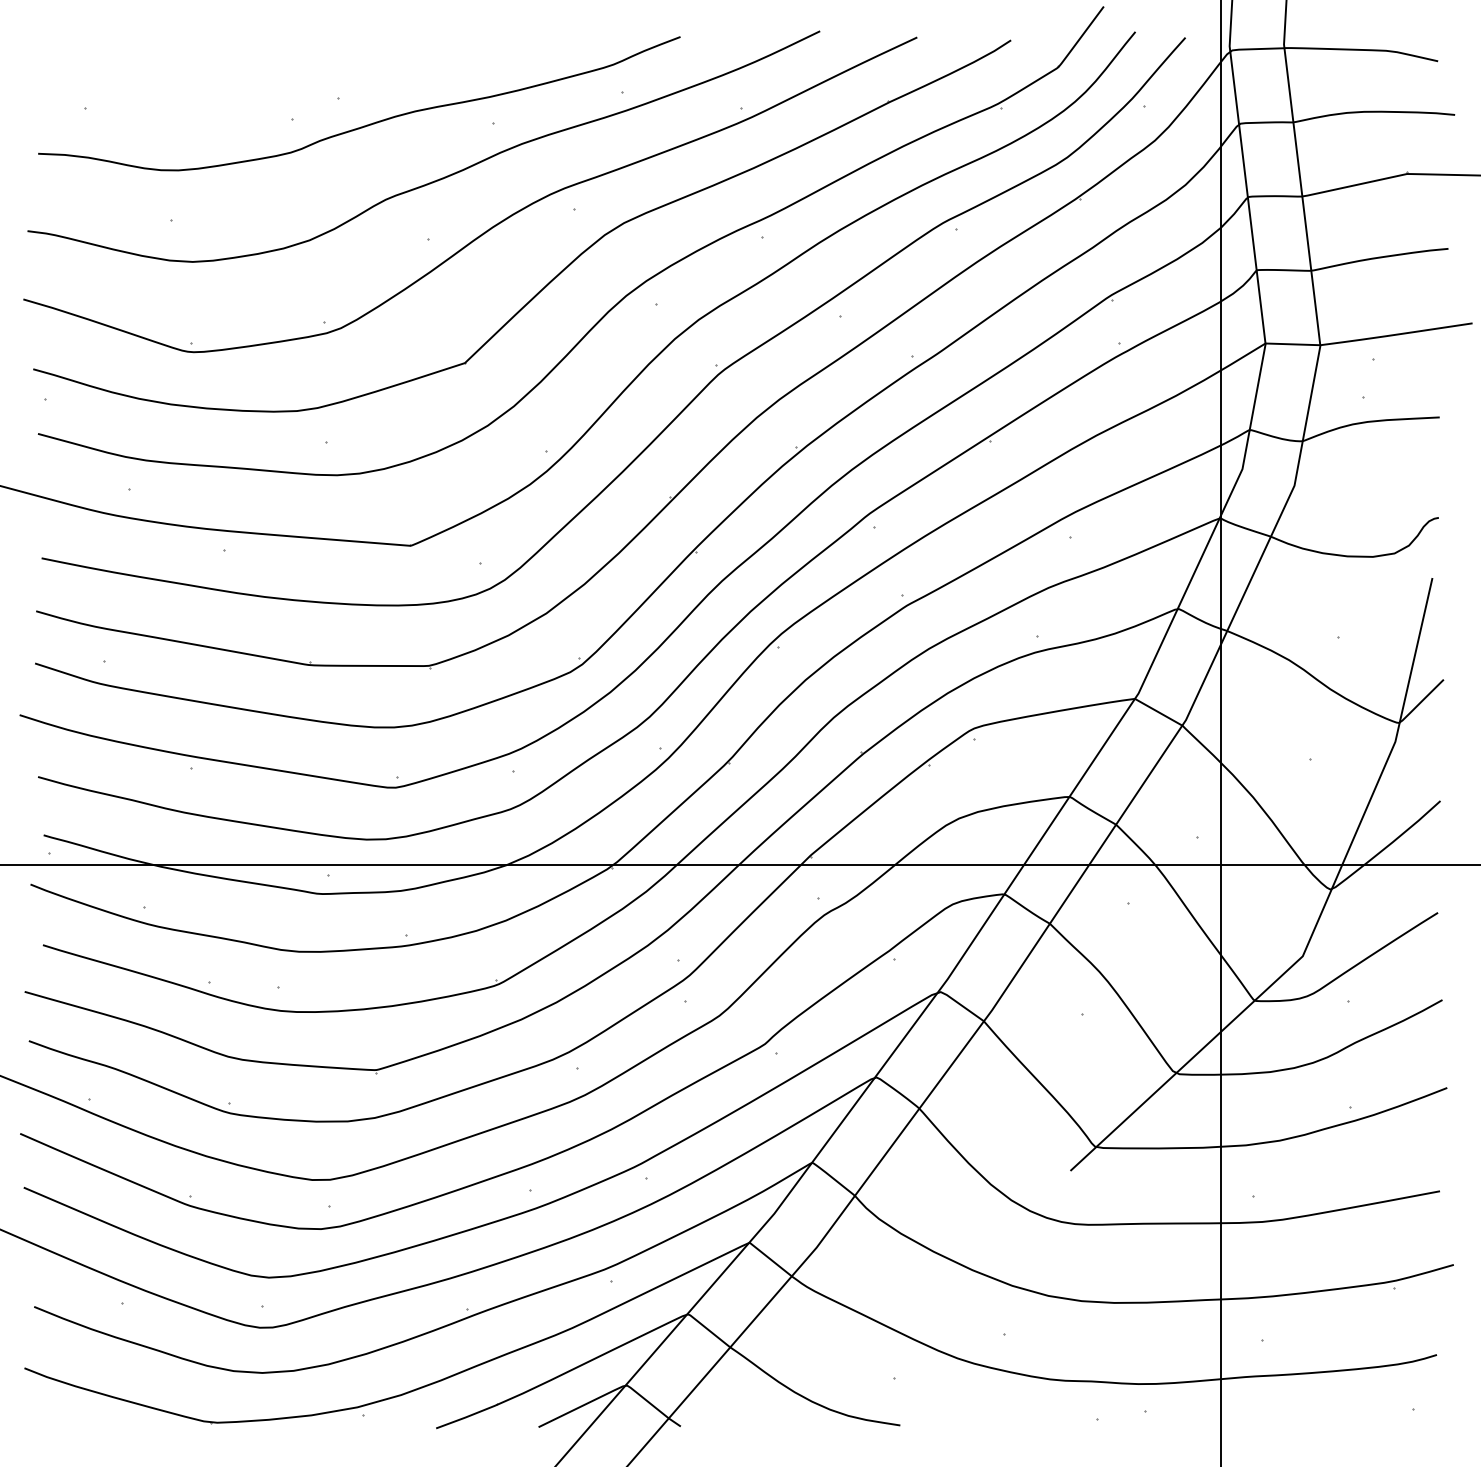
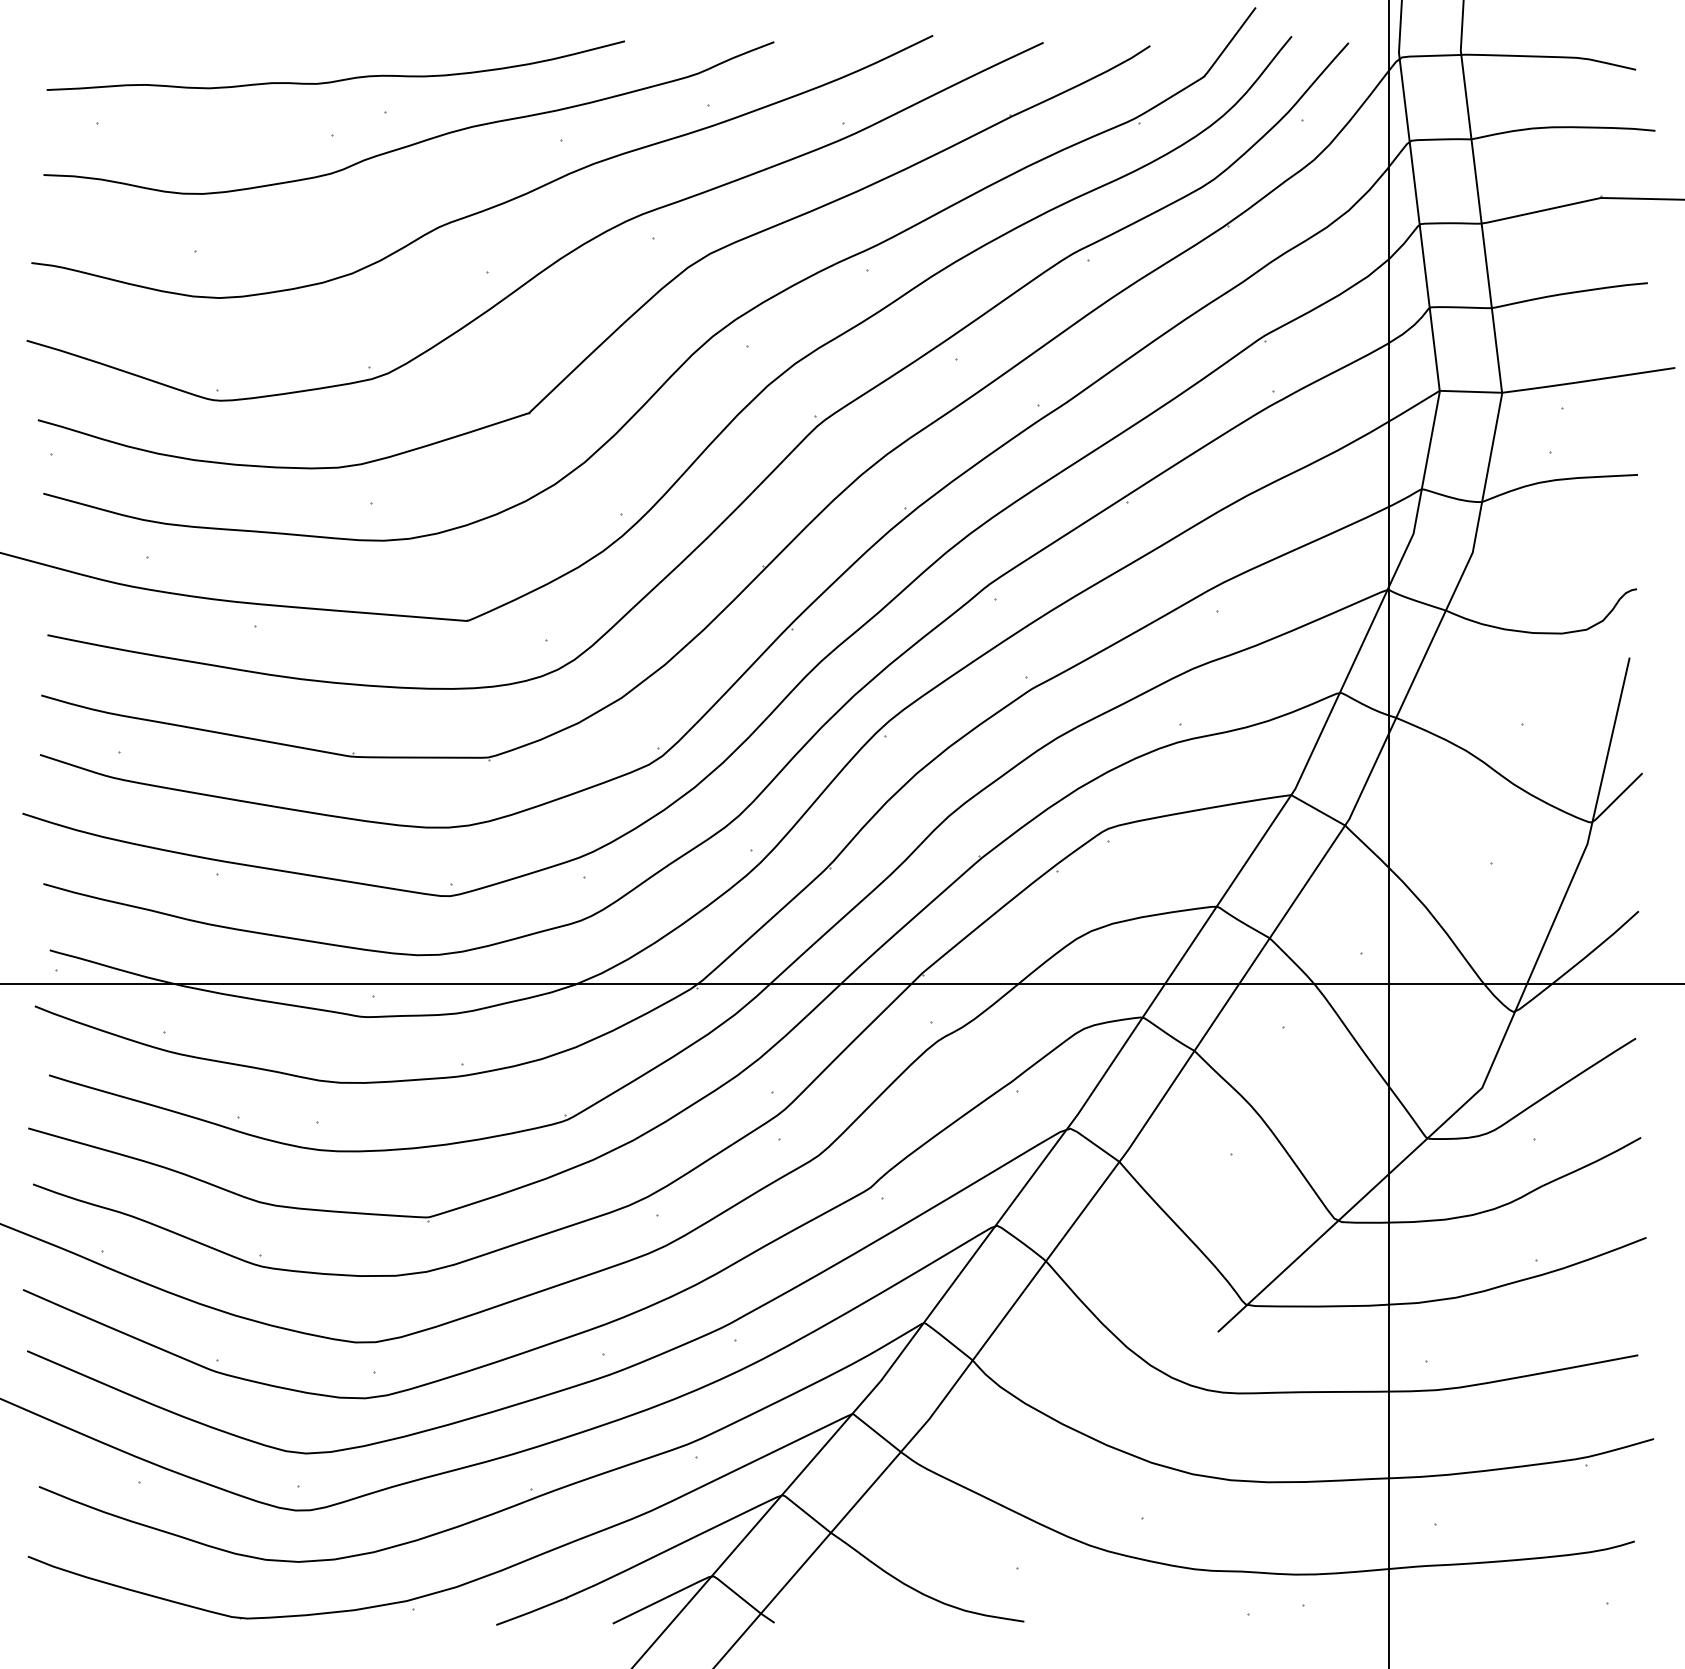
curve: (299, 69) -> (340, 79), added

